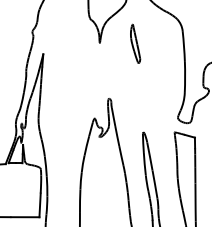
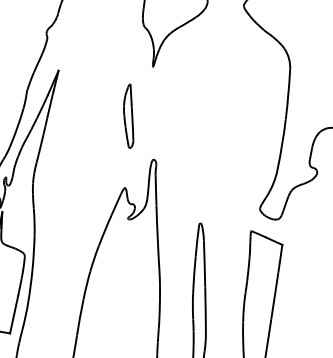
part: (135, 43) -> (129, 115), moved

